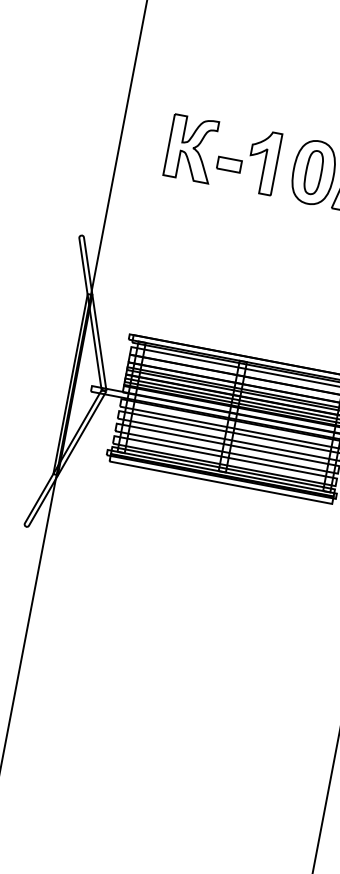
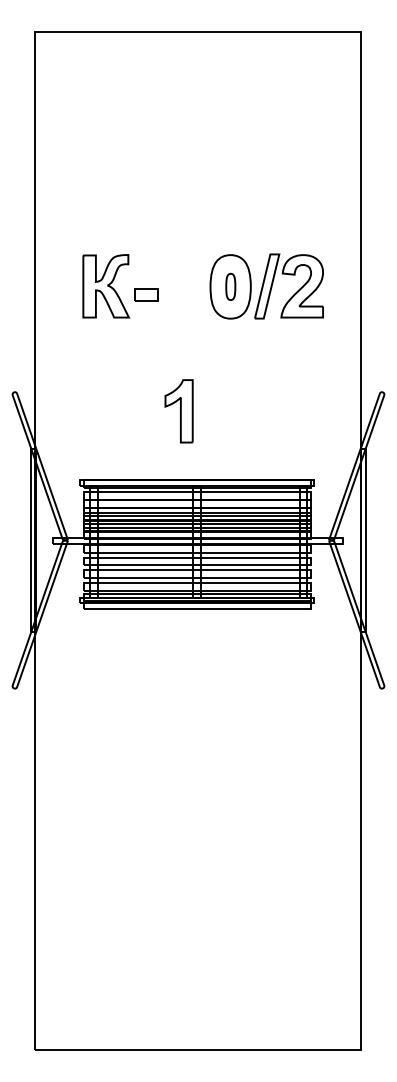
part: (262, 162) -> (178, 411), moved
part: (313, 172) -> (230, 286), size x0.6

